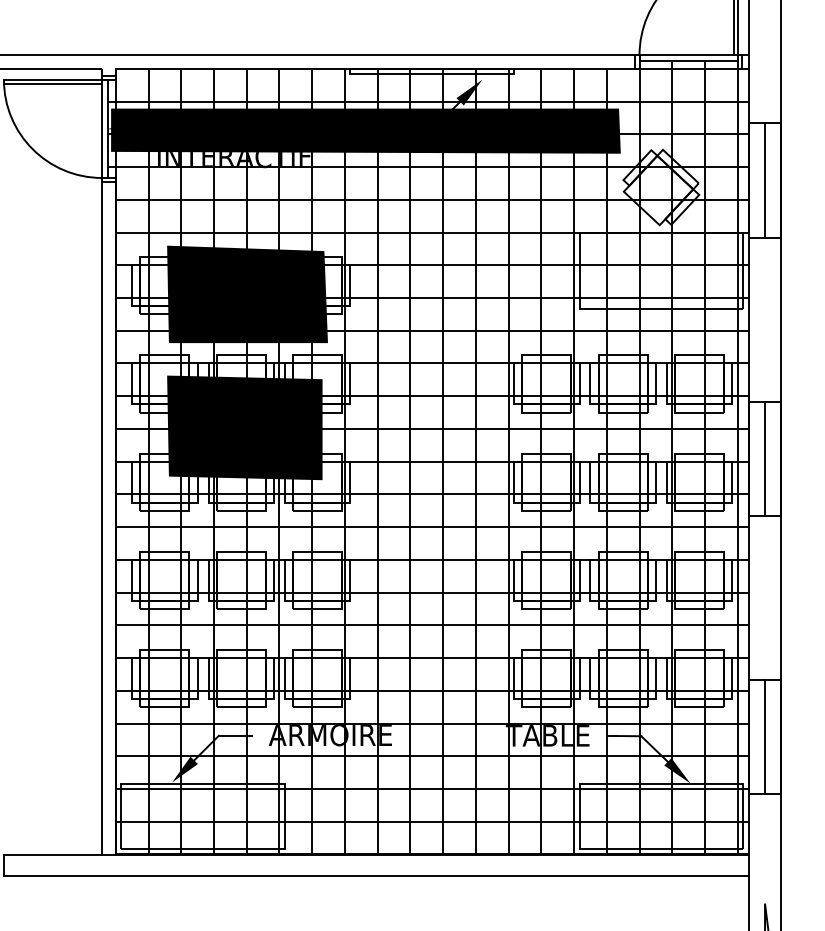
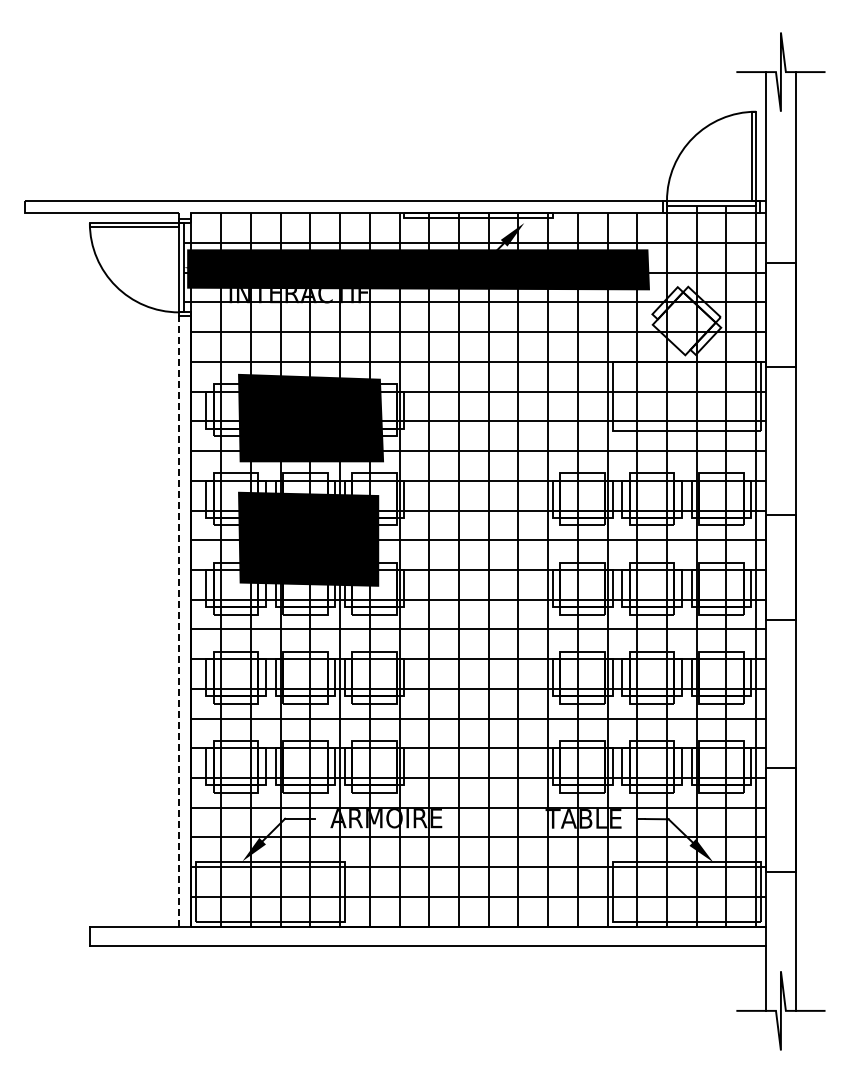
line: (764, 180) -> (780, 314), removed
line: (764, 458) -> (780, 567), removed
line: (102, 516) -> (179, 619), solid -> dashed
line: (764, 737) -> (780, 820), removed

